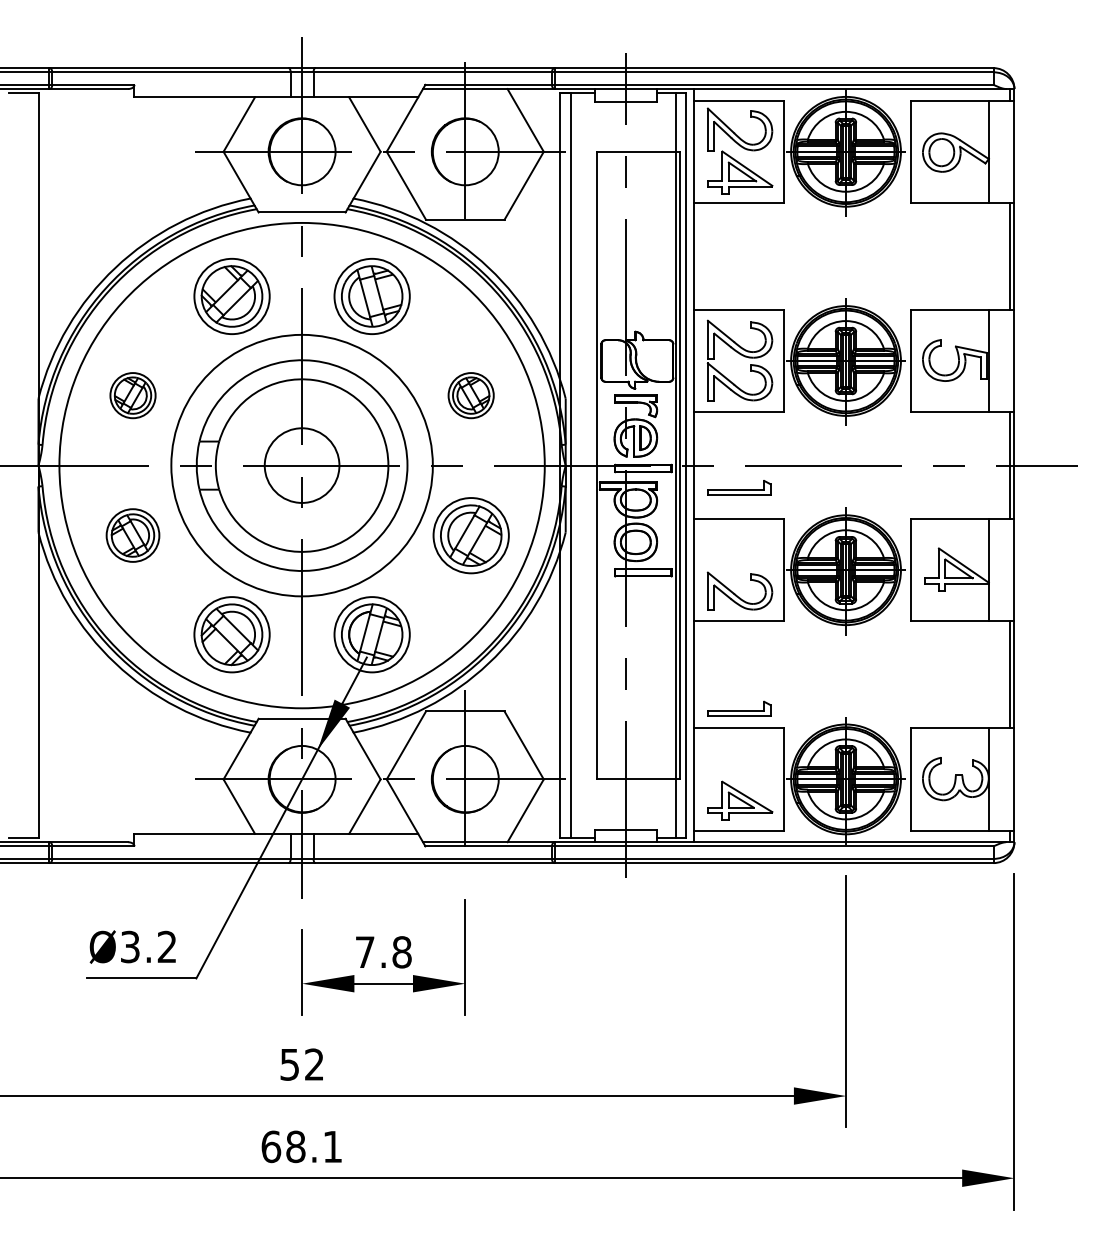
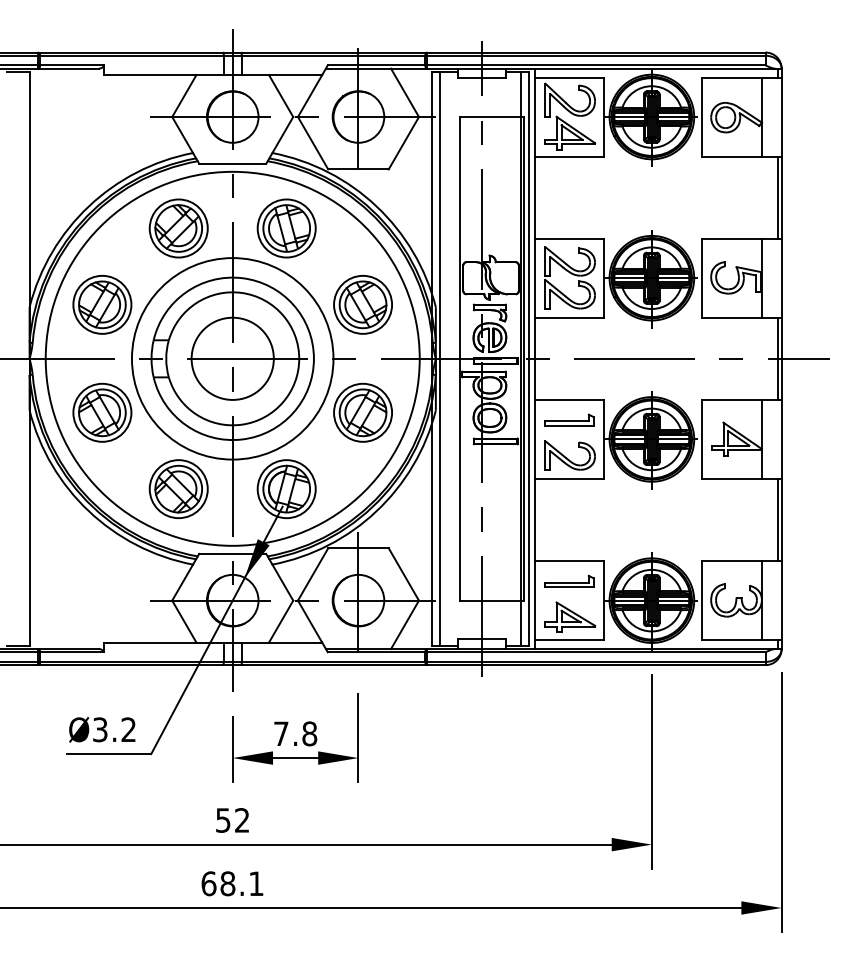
part: (133, 395) -> (102, 304), size x1.67
part: (470, 395) -> (362, 304), size x1.67
circle: (301, 465) -> (232, 358), size x1.43
part: (739, 487) -> (569, 419), moved
part: (133, 535) -> (102, 412), size x1.43
part: (739, 707) -> (569, 580), moved

